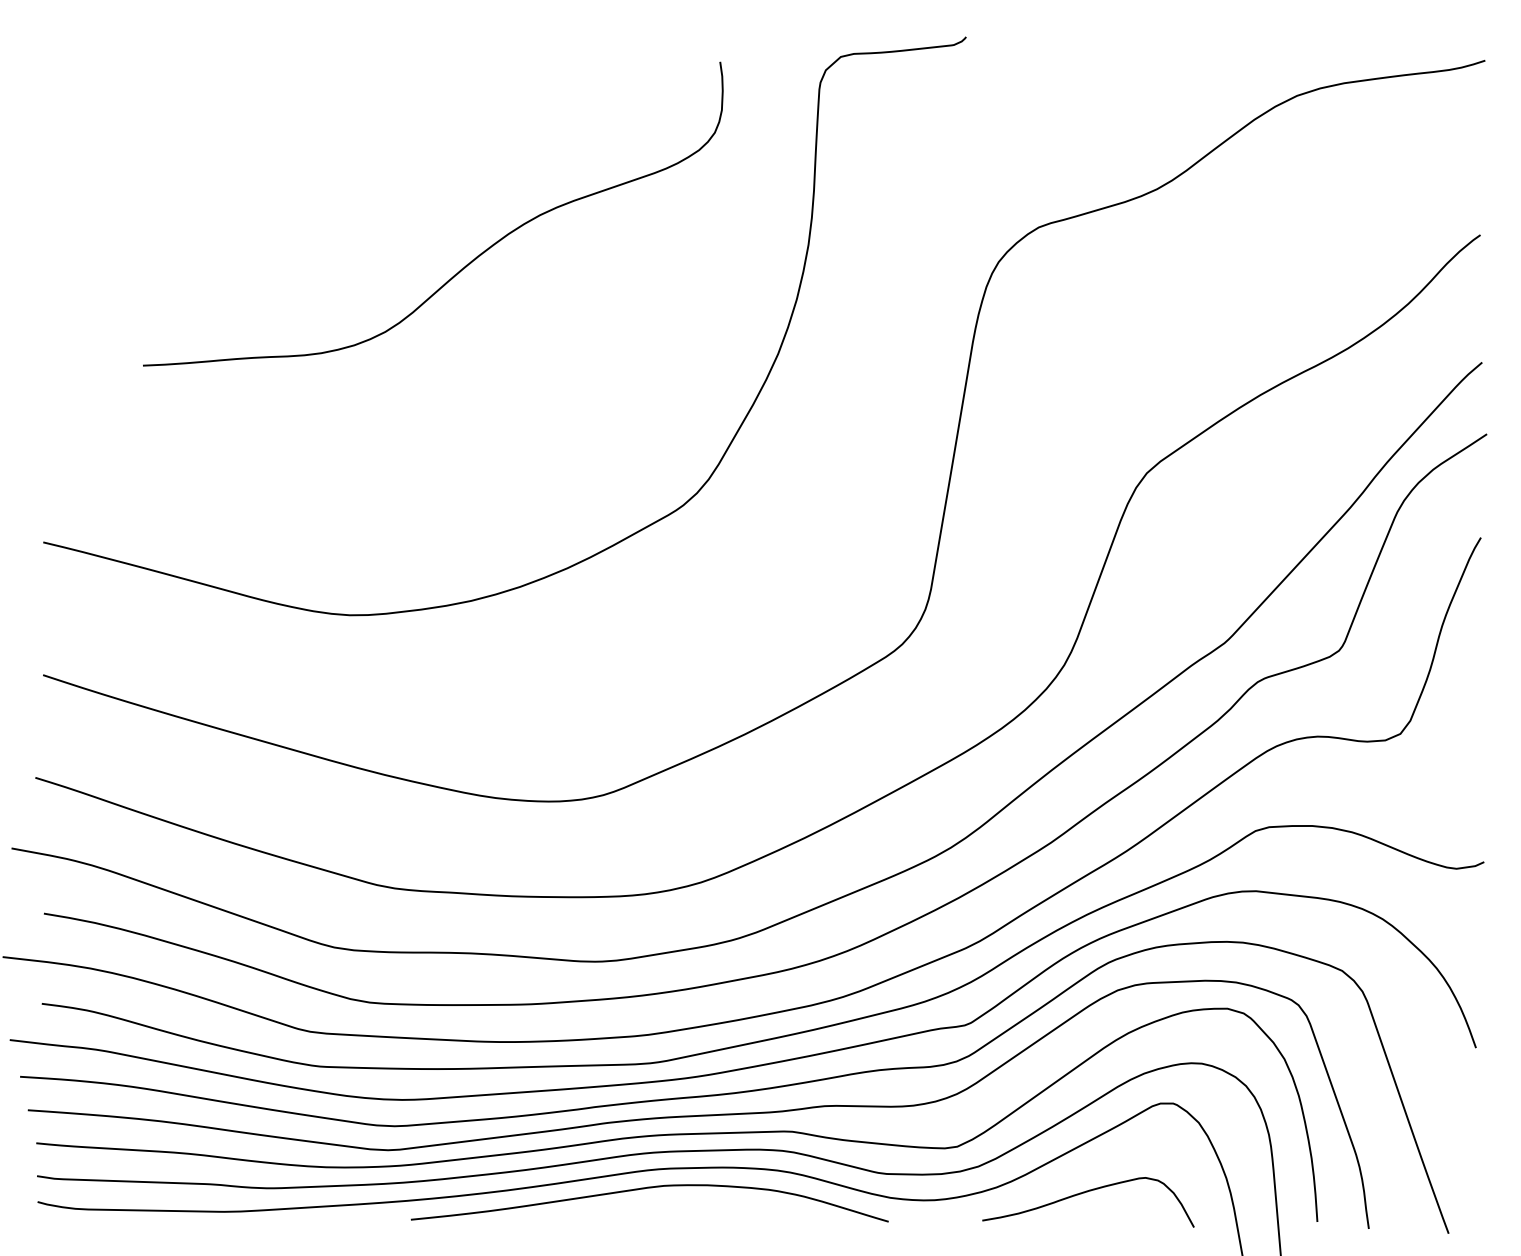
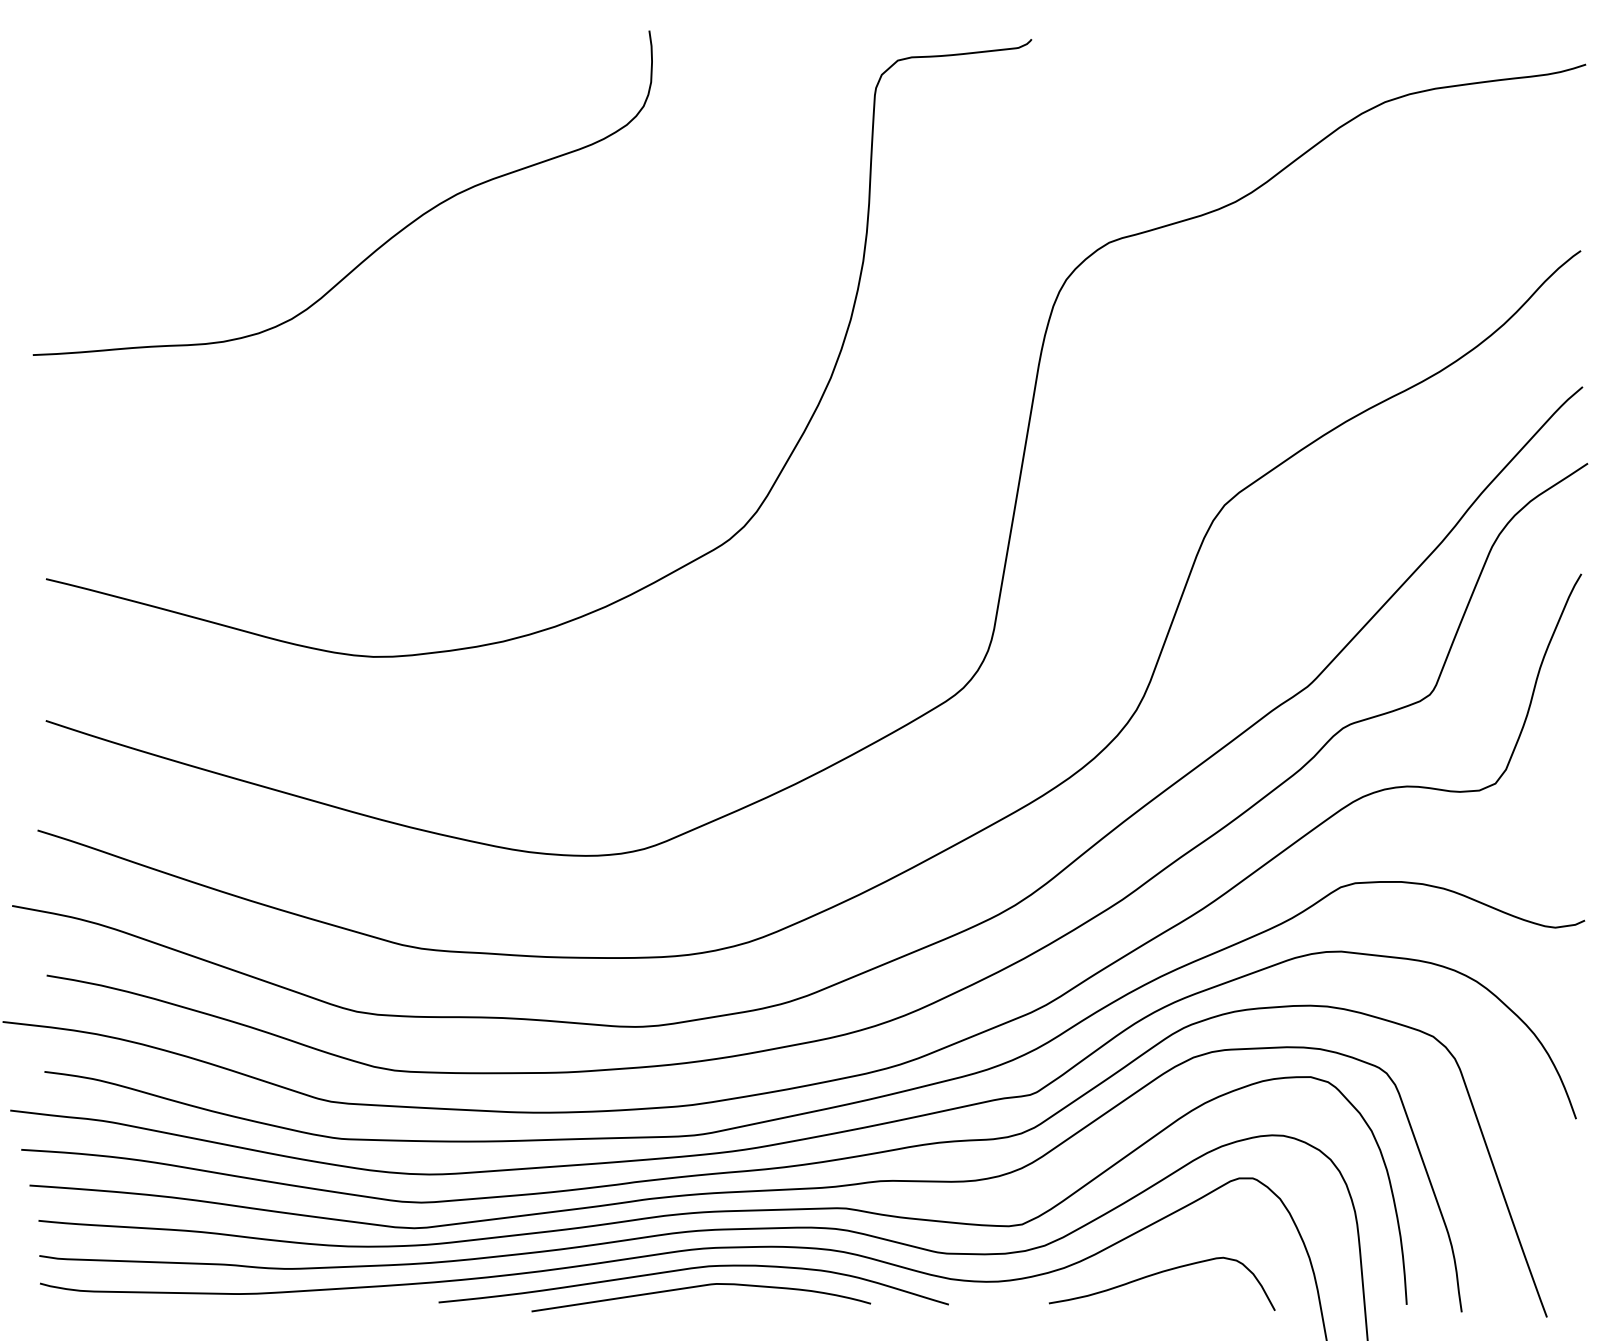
curve: (471, 260) -> (383, 242), moved
curve: (656, 1205) -> (700, 1287), added

